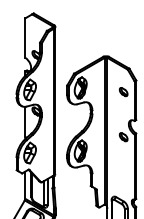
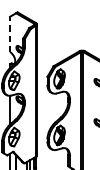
line: (25, 38) -> (10, 34), solid -> dashed

